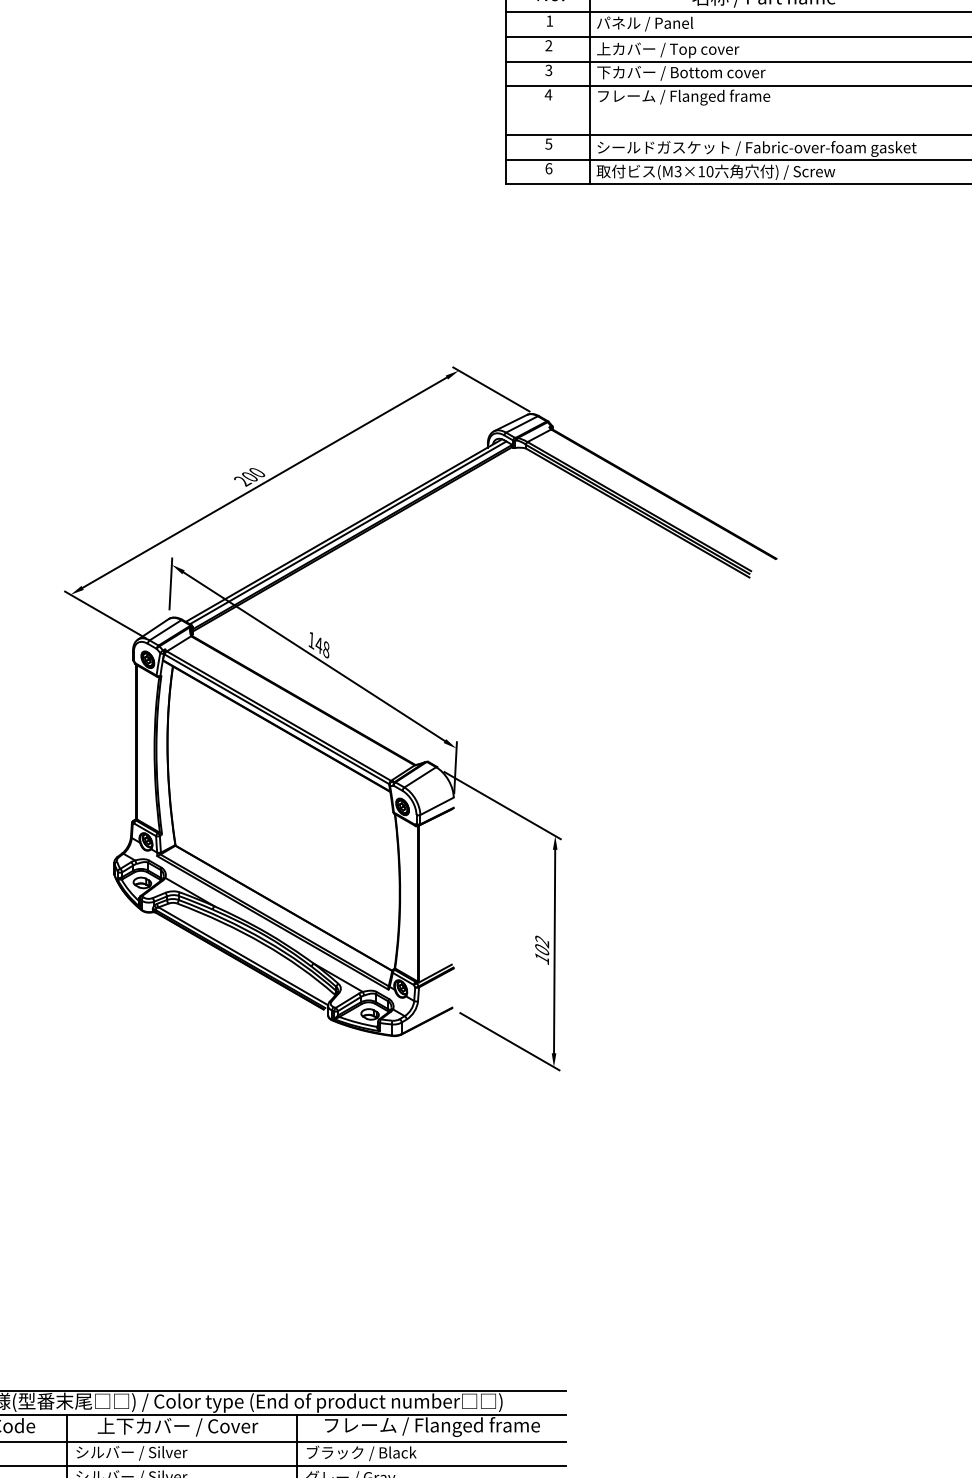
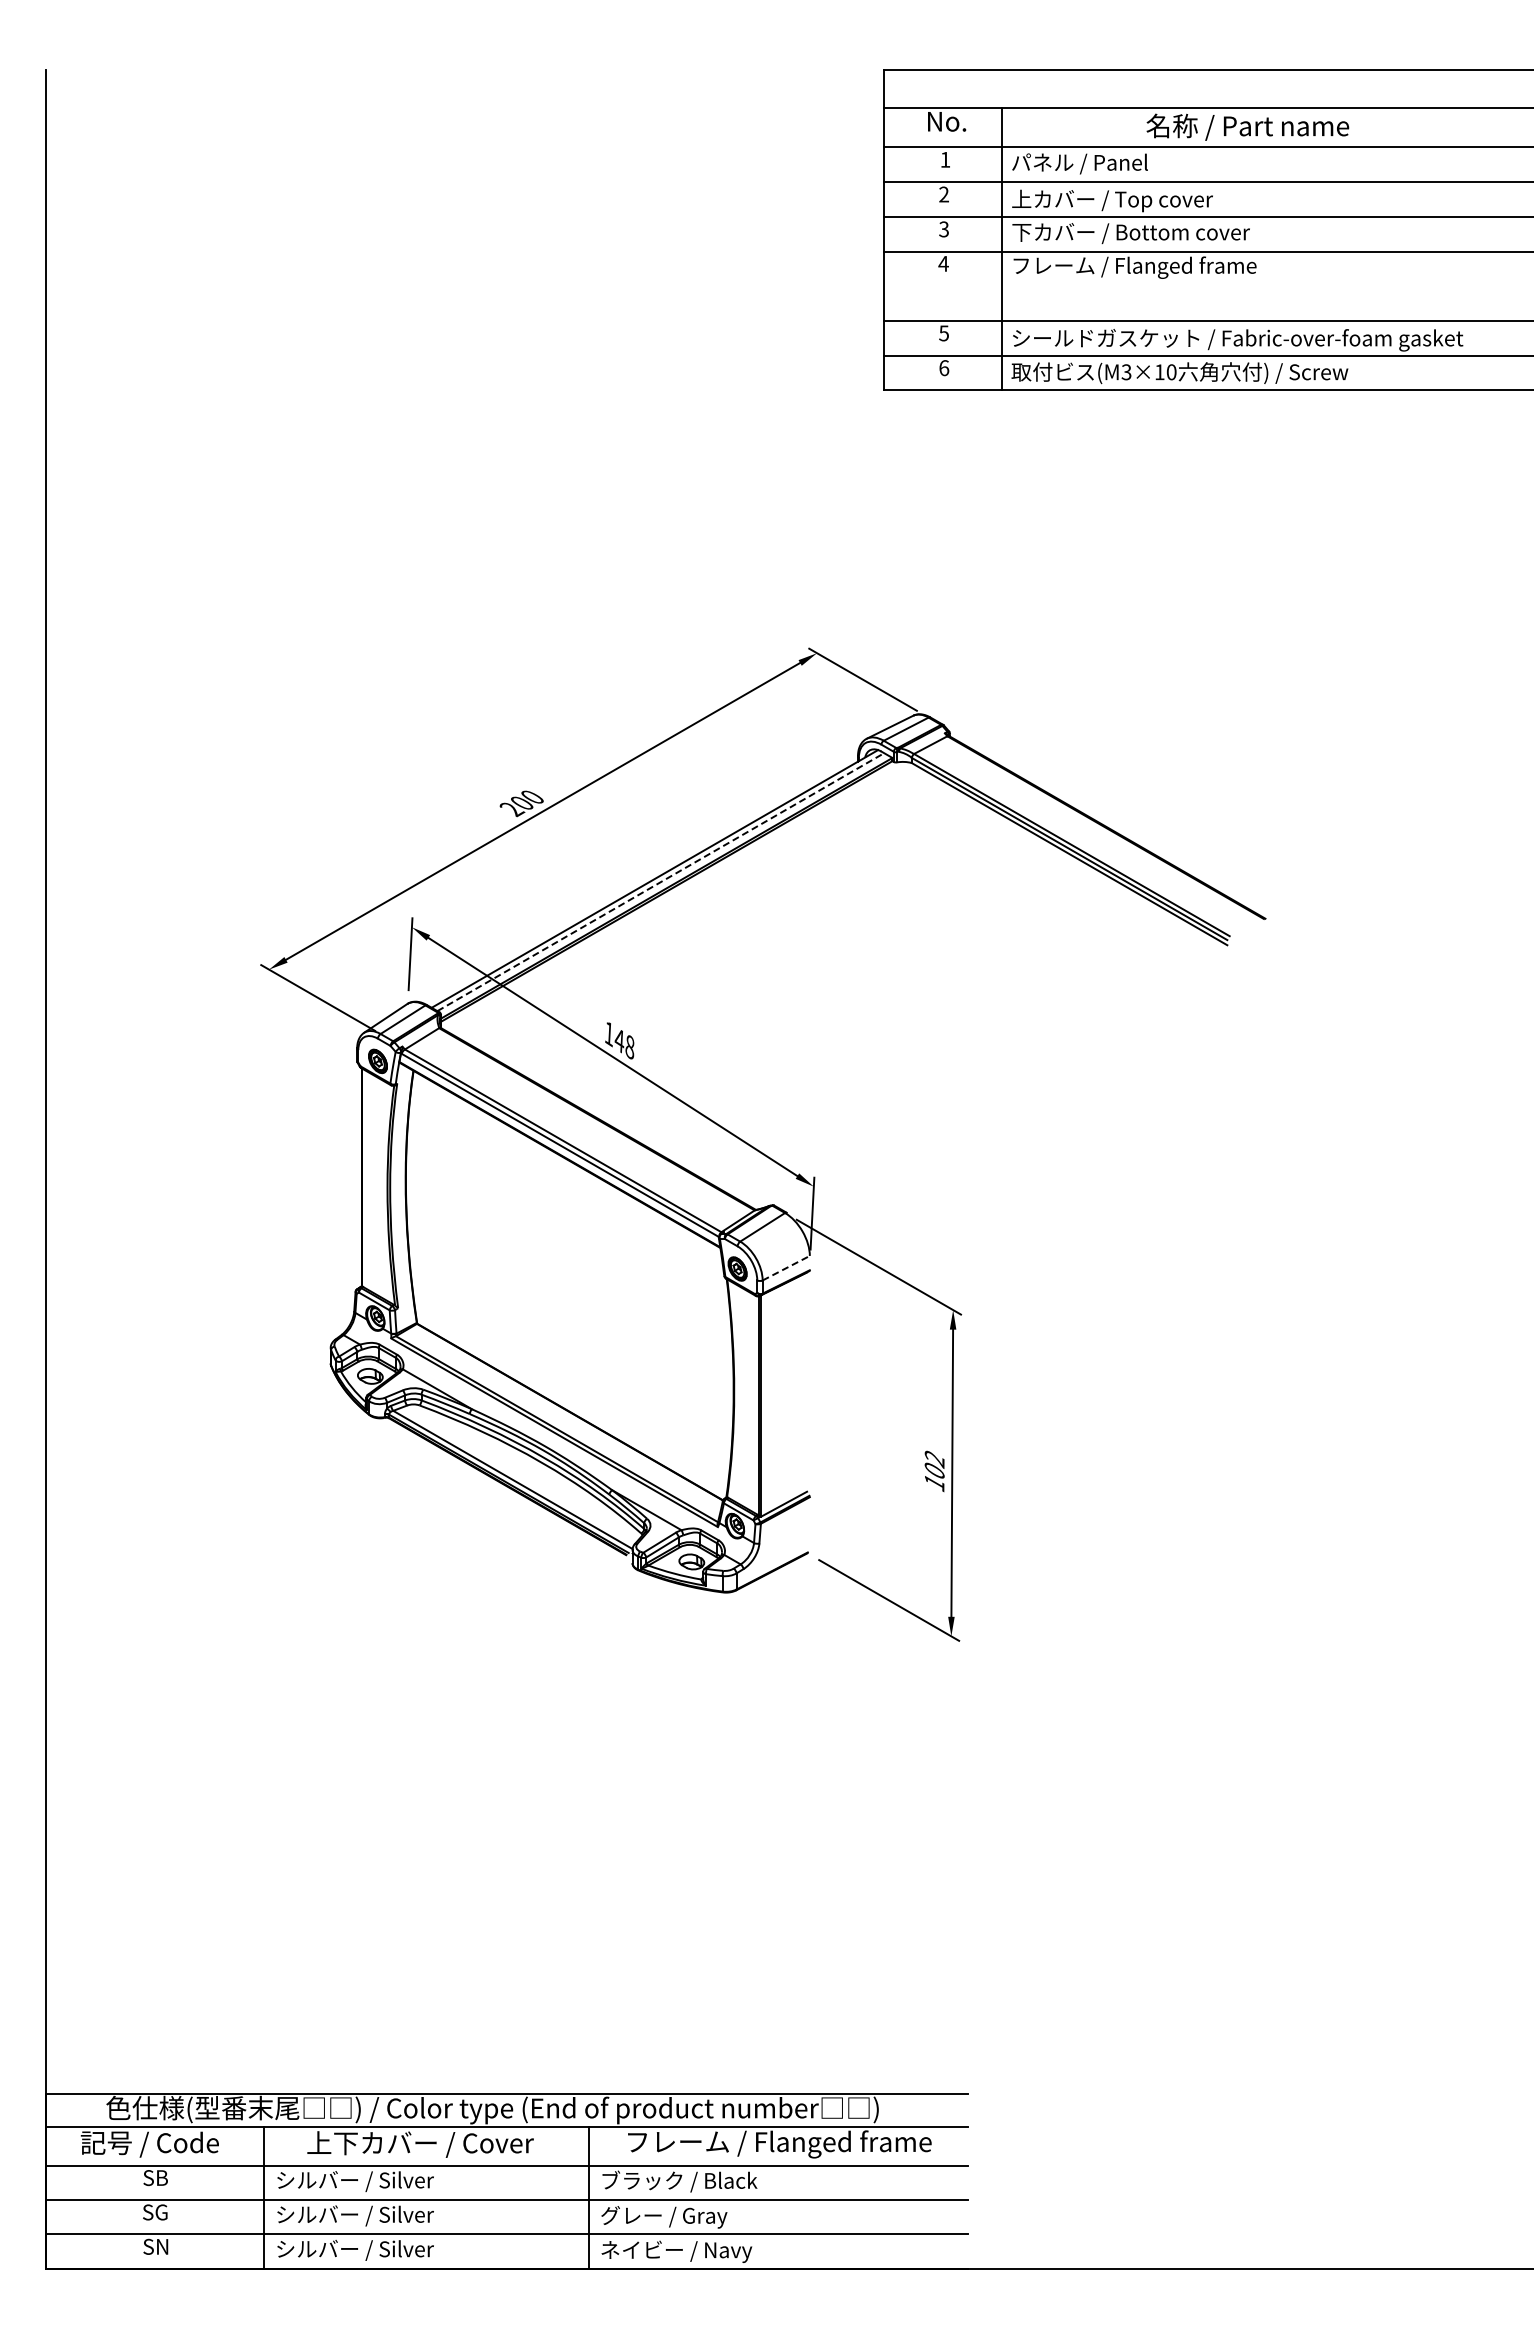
line: (347, 533) -> (660, 882), solid -> dashed
line: (437, 806) -> (786, 1268), solid -> dashed

